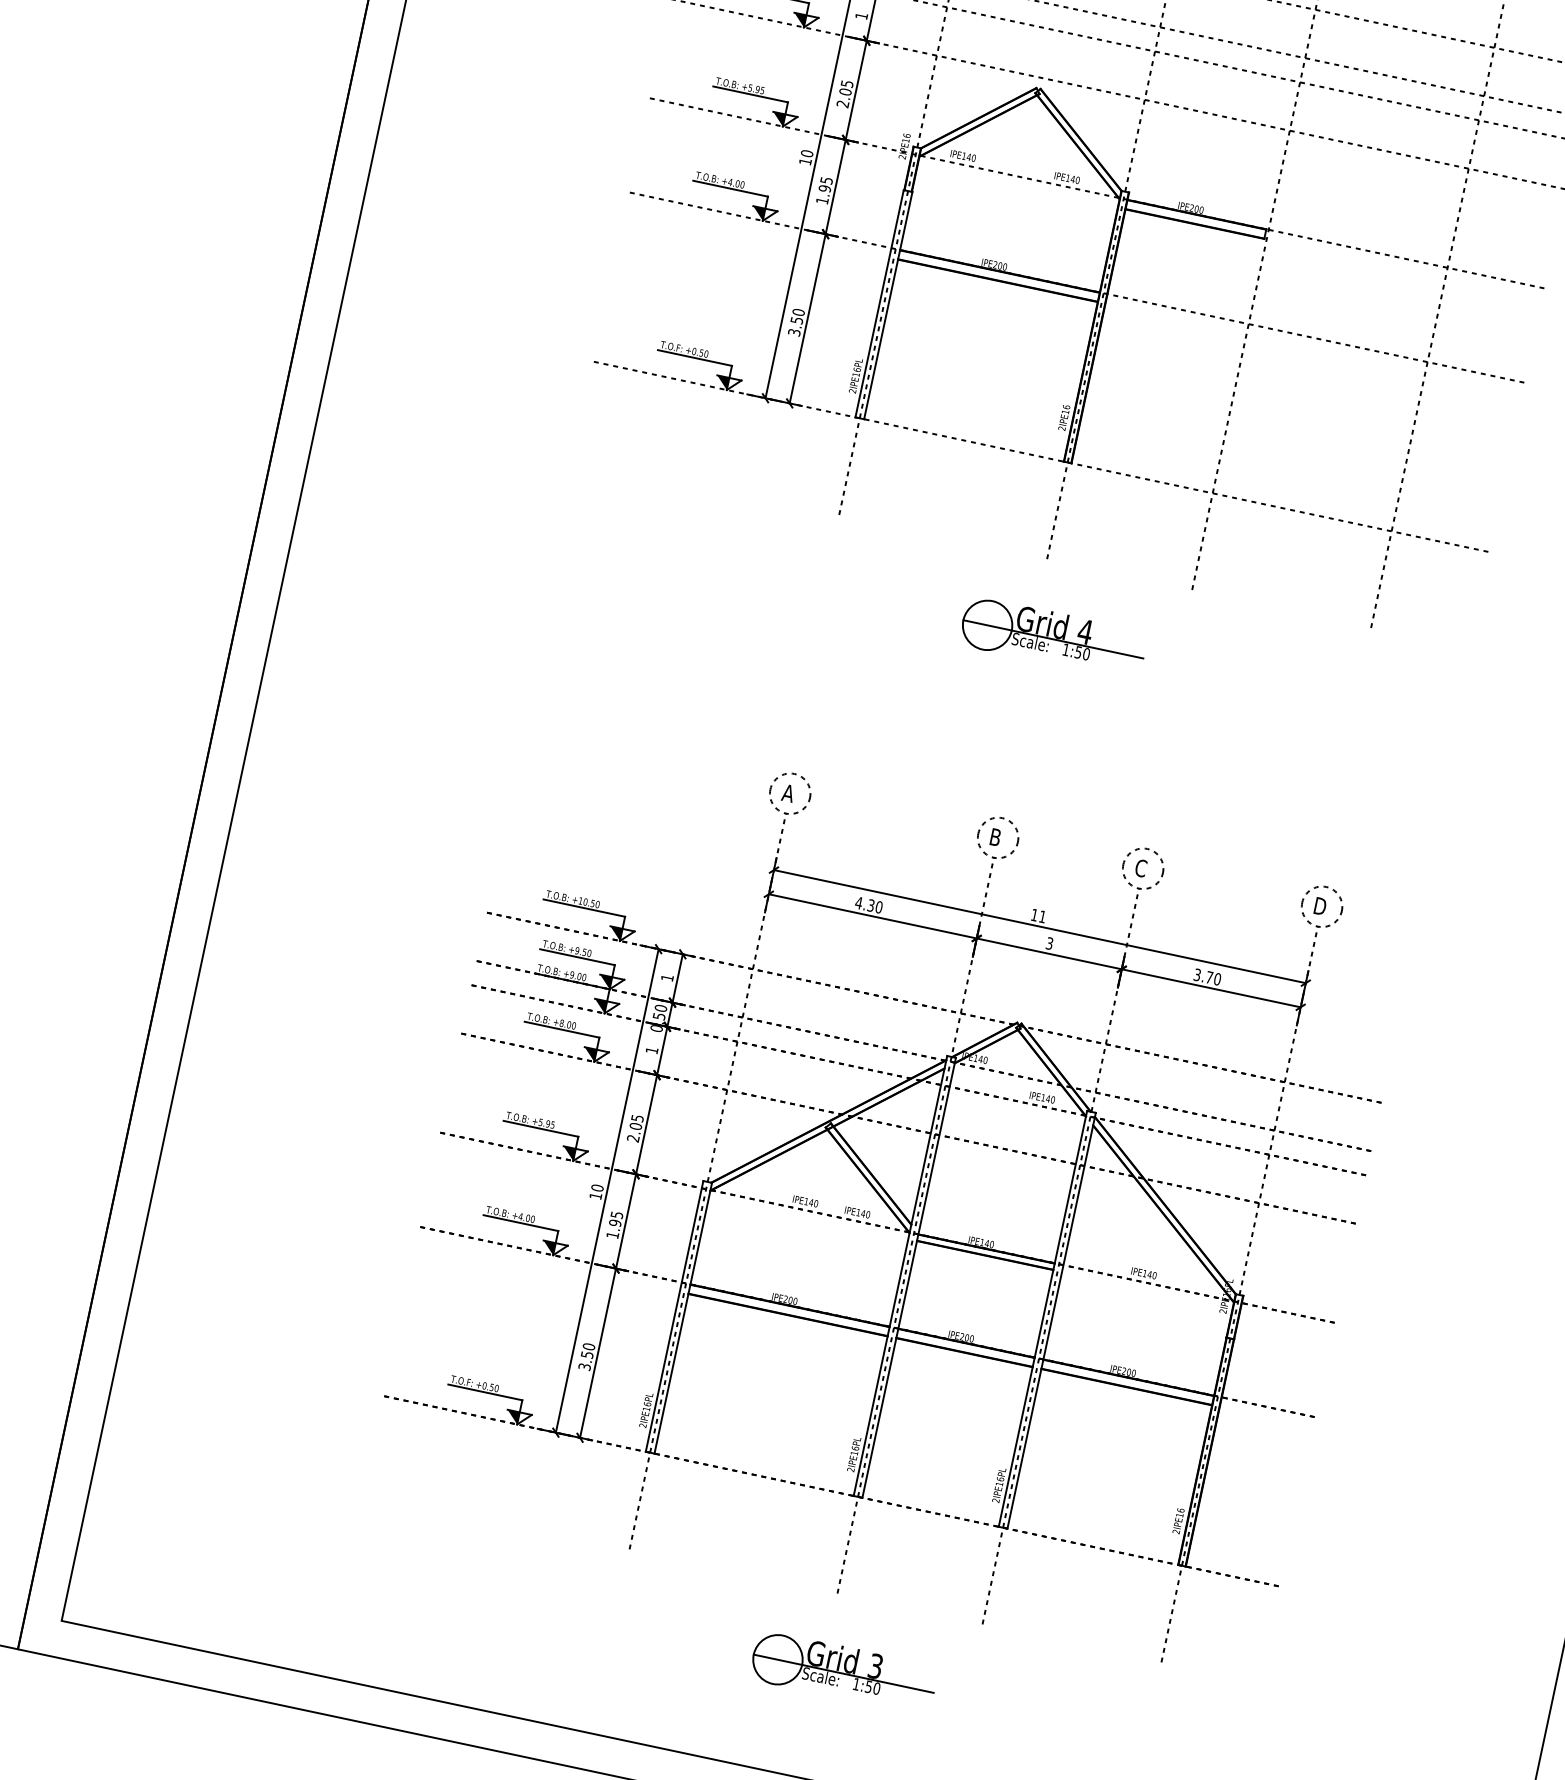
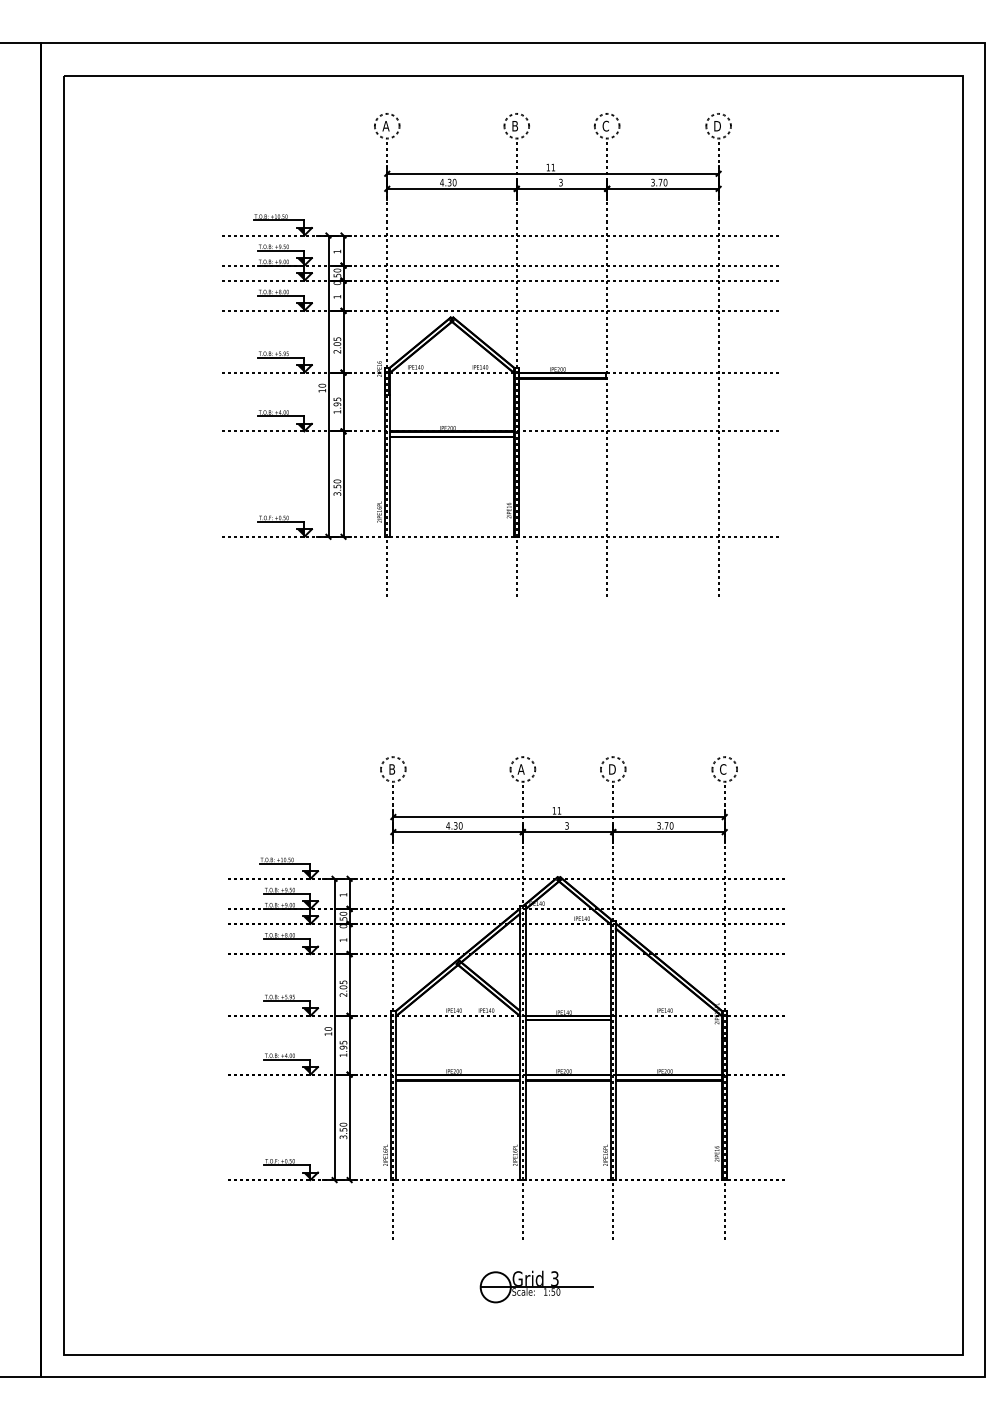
part: (1053, 638) -> (530, 643), removed
text: (787, 793) -> (391, 769), A -> B
text: (994, 837) -> (520, 769), B -> A
text: (1140, 868) -> (611, 769), C -> D
text: (1320, 906) -> (723, 769), D -> C

